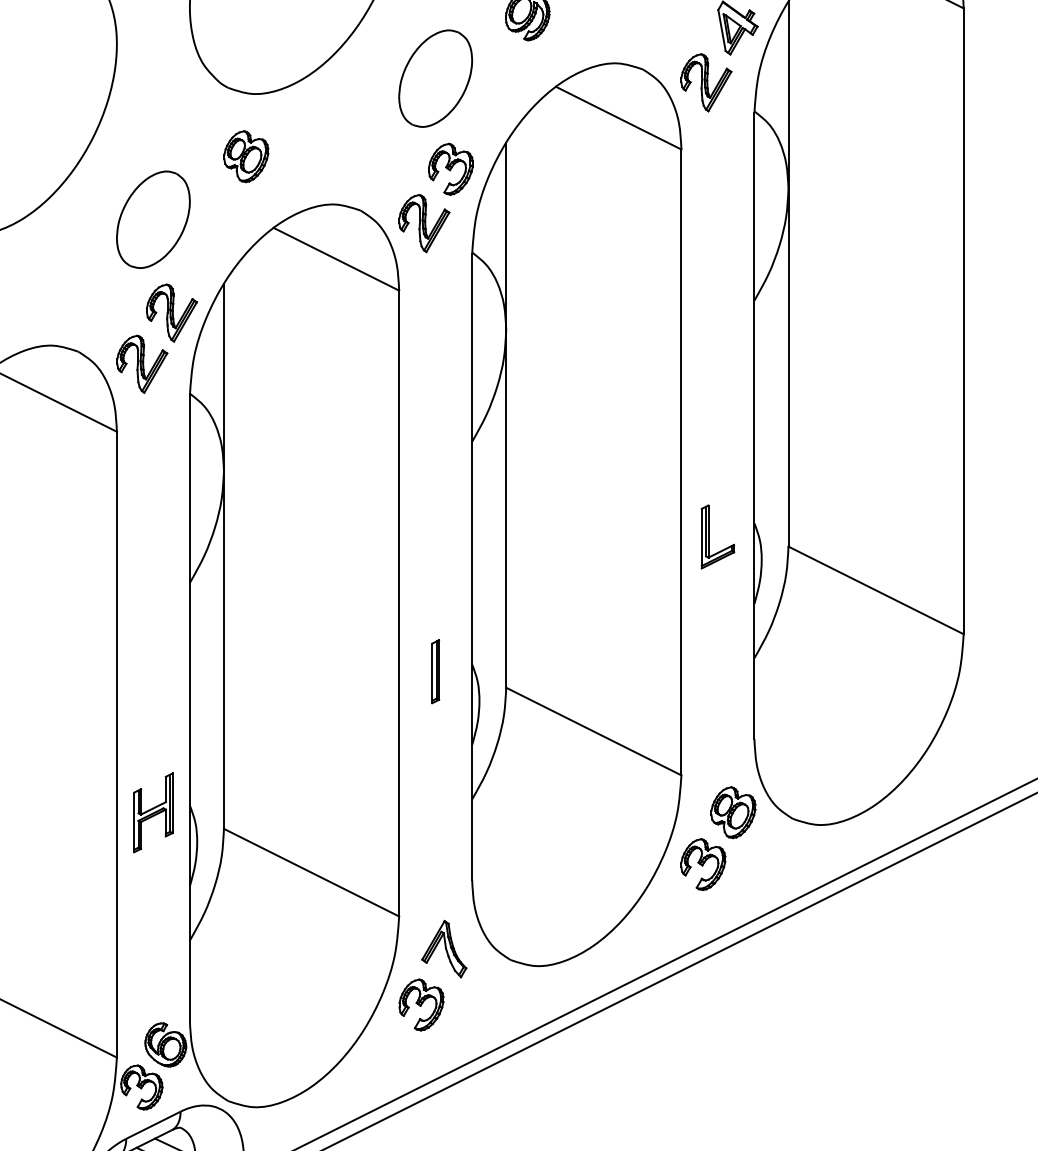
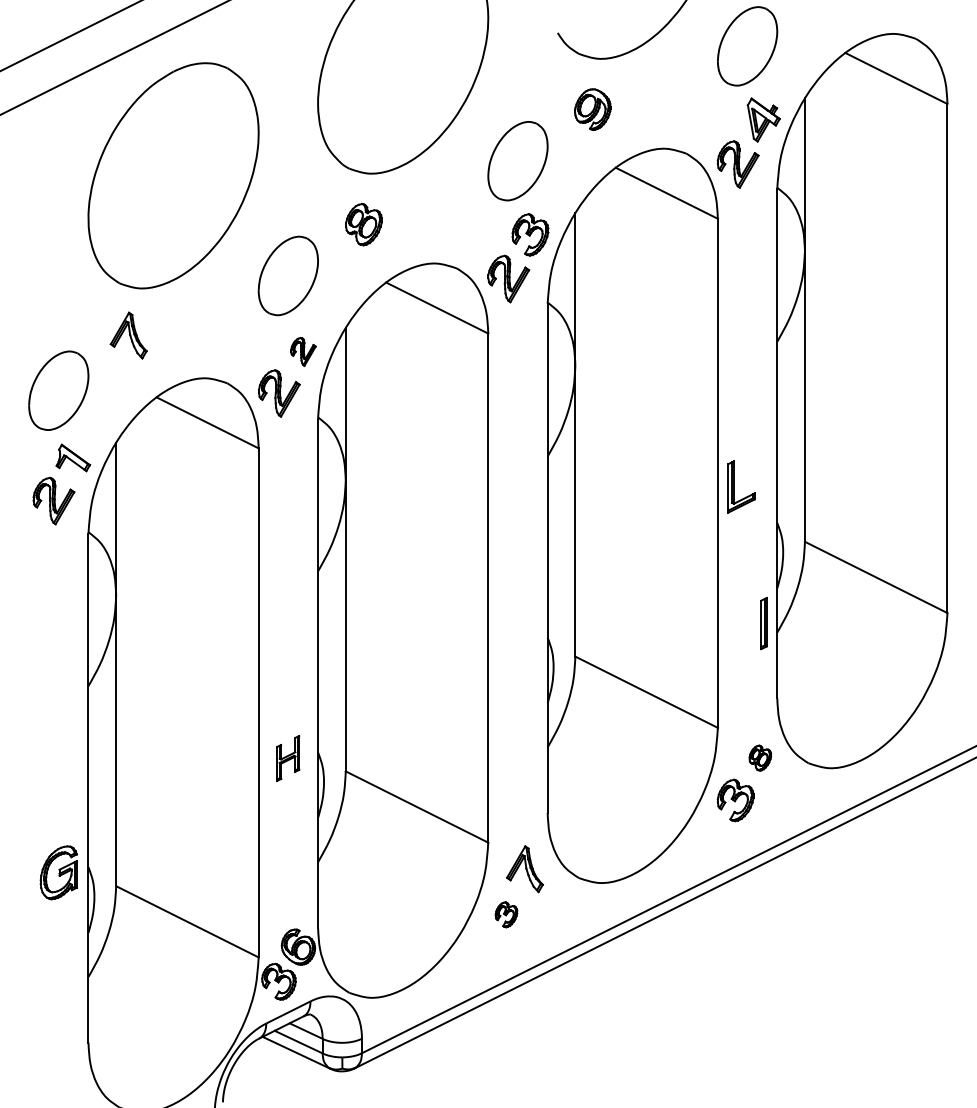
part: (171, 312) -> (303, 351), size x0.6
part: (709, 536) -> (734, 486), moved
part: (435, 671) -> (763, 623), moved
part: (733, 811) -> (760, 757), size x0.6
part: (152, 813) -> (287, 758), size x0.7
part: (421, 1004) -> (506, 914), size x0.6

